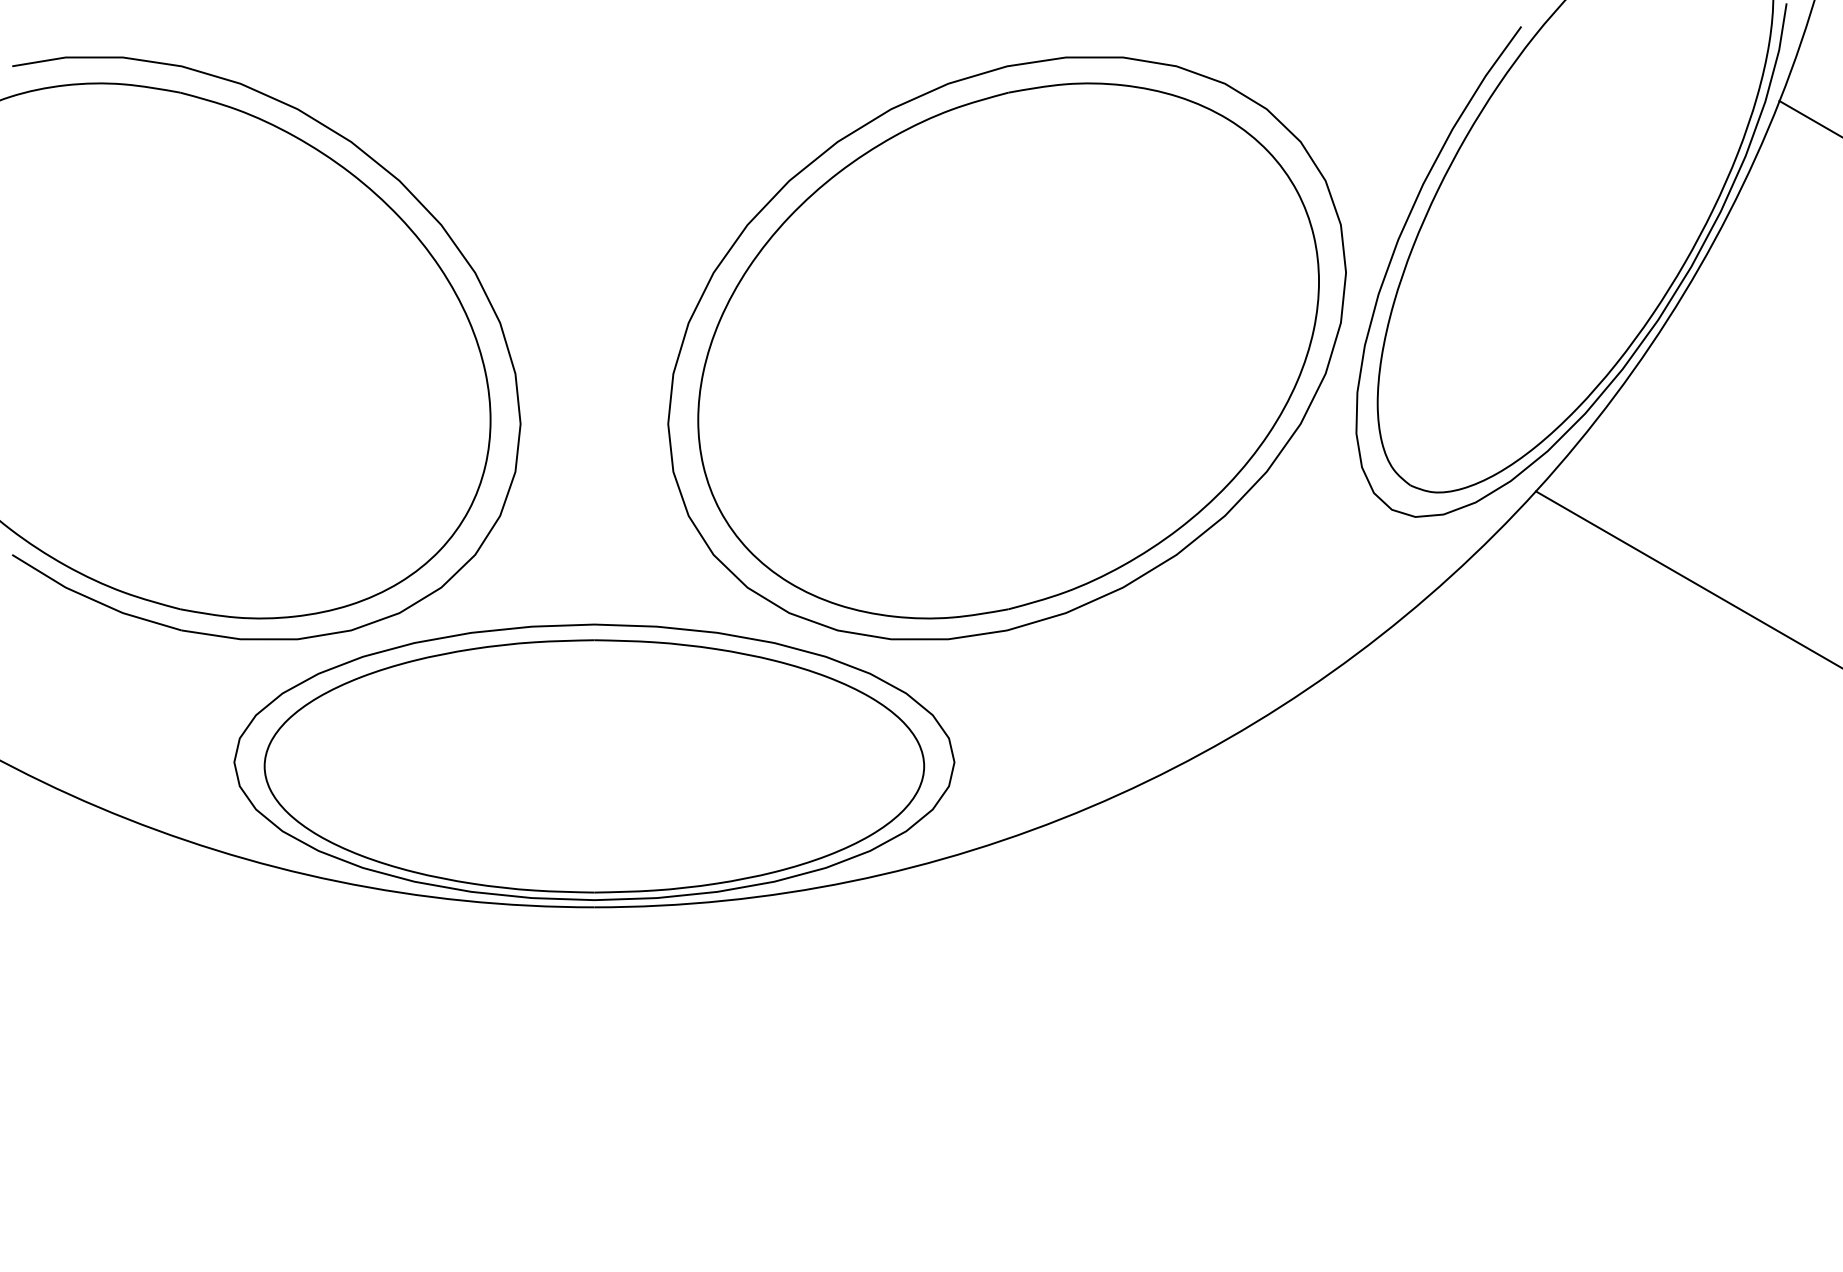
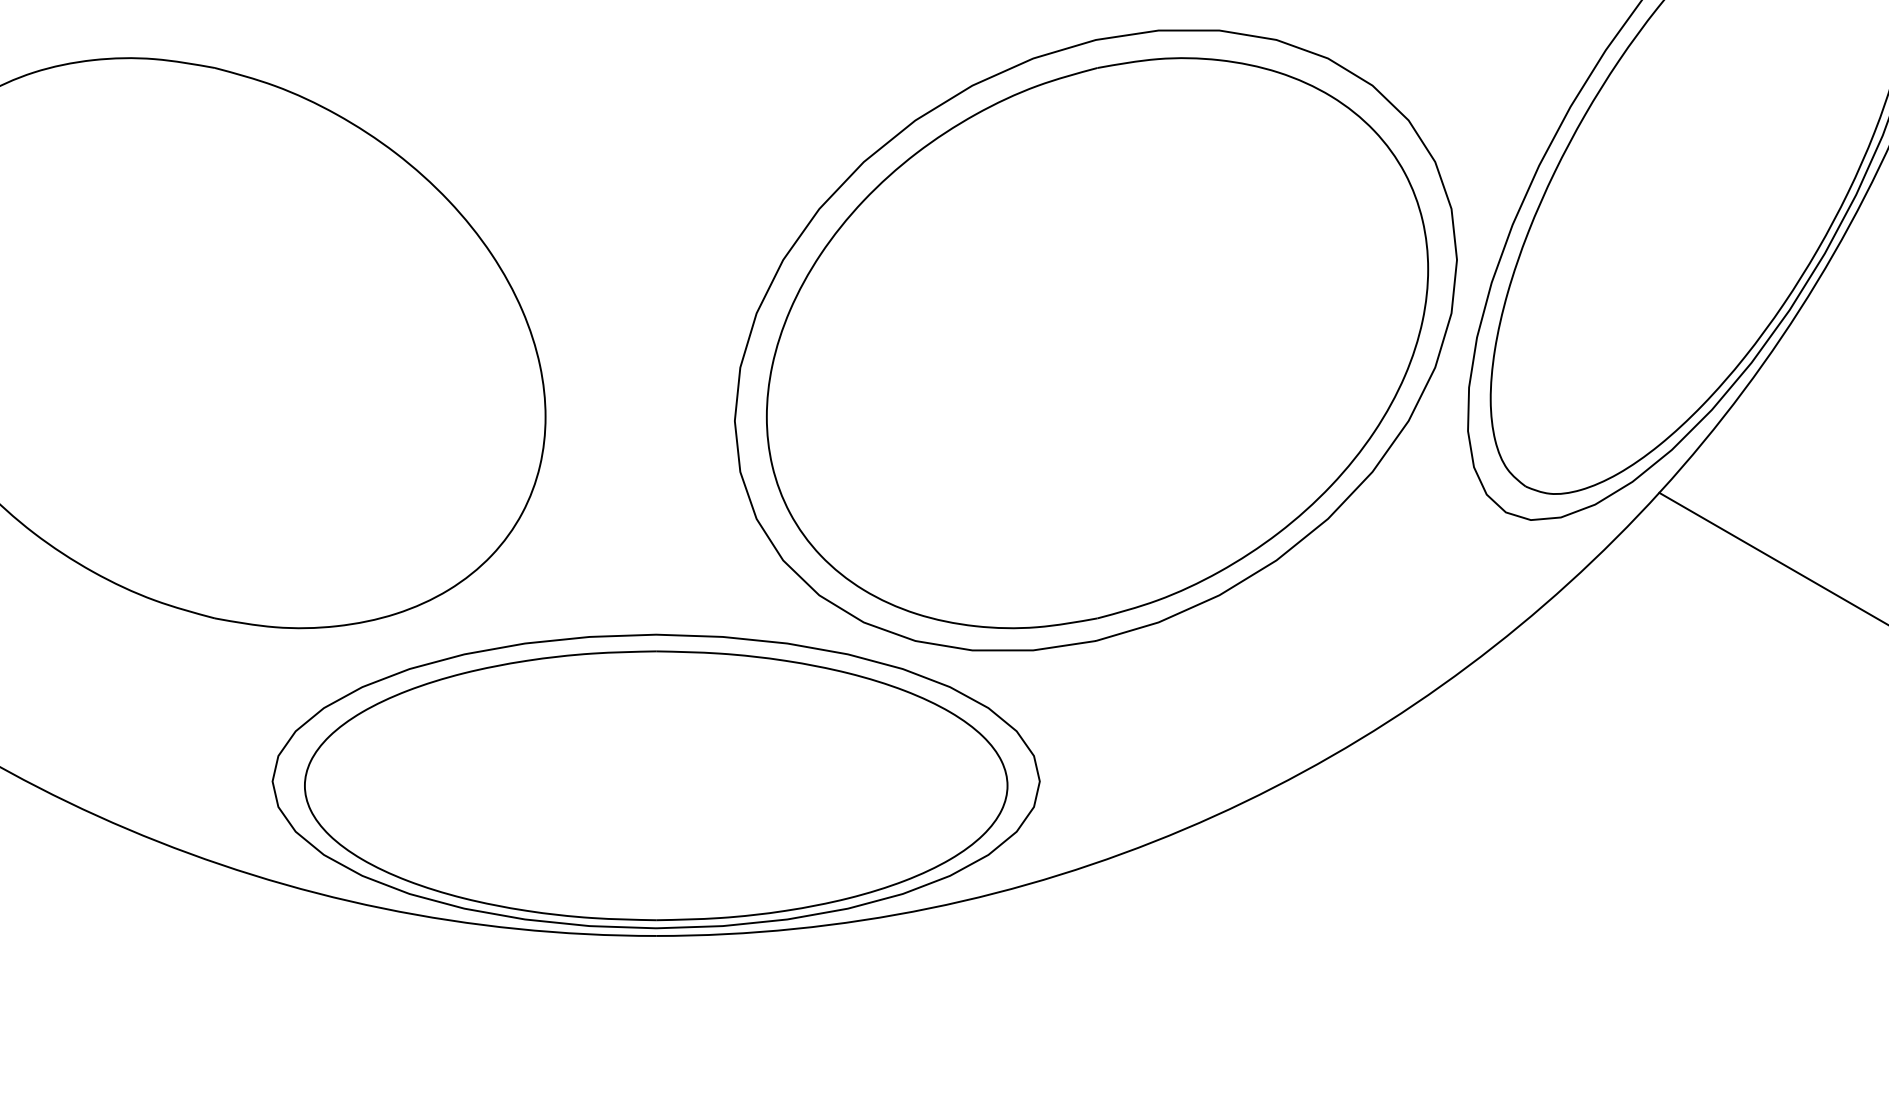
part: (415, 199) -> (465, 181), removed

